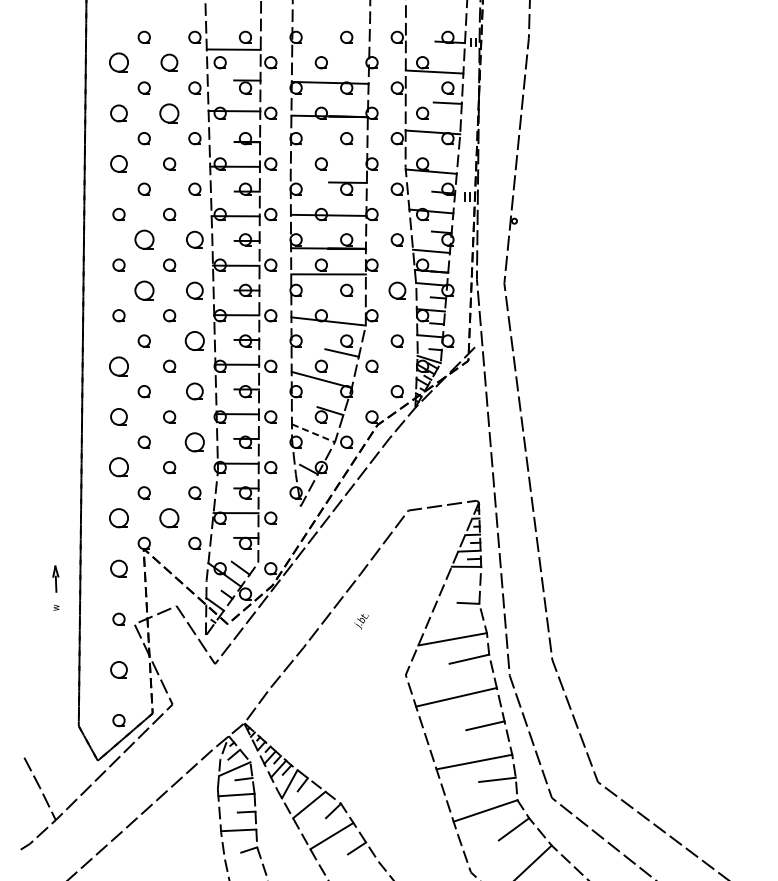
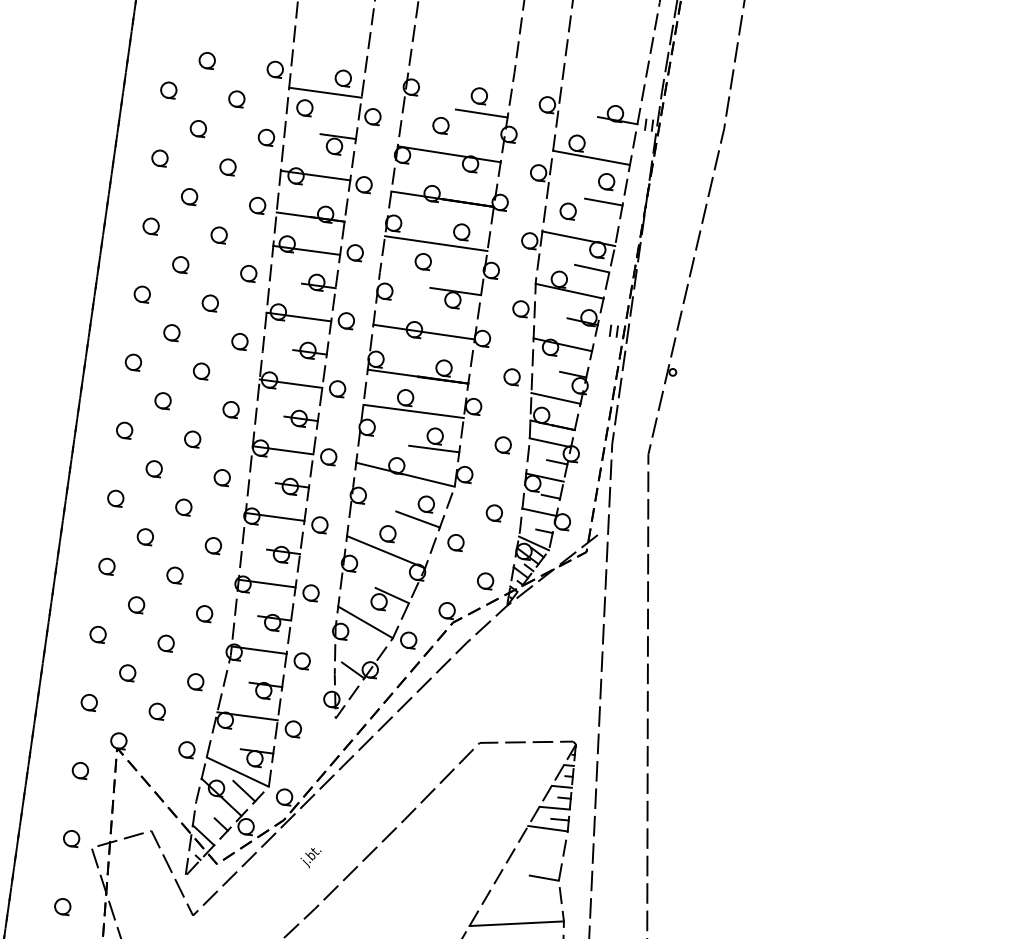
line: (349, 49) -> (481, 112), added
part: (118, 62) -> (168, 89), size x0.62
part: (169, 62) -> (236, 98), size x0.71
part: (118, 112) -> (159, 157), size x0.71
part: (169, 112) -> (228, 165), size x0.62
line: (221, 141) -> (292, 214), added
line: (329, 149) -> (436, 243), added
line: (445, 152) -> (592, 267), added
part: (118, 163) -> (150, 225), size x0.71
part: (143, 239) -> (170, 332), size x0.62
part: (194, 239) -> (239, 341), size x0.71
part: (143, 289) -> (162, 399), size x0.62
part: (194, 289) -> (230, 408), size x0.71
part: (396, 289) -> (502, 443), size x0.71
line: (346, 299) -> (433, 448), added
part: (194, 340) -> (221, 476), size x0.62
part: (118, 365) -> (115, 497), size x0.62
part: (194, 391) -> (212, 545), size x0.71
part: (118, 416) -> (106, 565), size x0.71
line: (313, 433) -> (365, 622), dashed -> solid
part: (194, 441) -> (204, 612), size x0.62
part: (118, 467) -> (97, 634), size x0.62
part: (118, 517) -> (88, 701), size x0.62
part: (169, 517) -> (157, 710), size x0.62
line: (234, 554) -> (238, 771), added
part: (118, 568) -> (79, 770), size x0.71
text: (361, 621) -> (310, 857), moved
part: (118, 669) -> (62, 905), size x0.71

